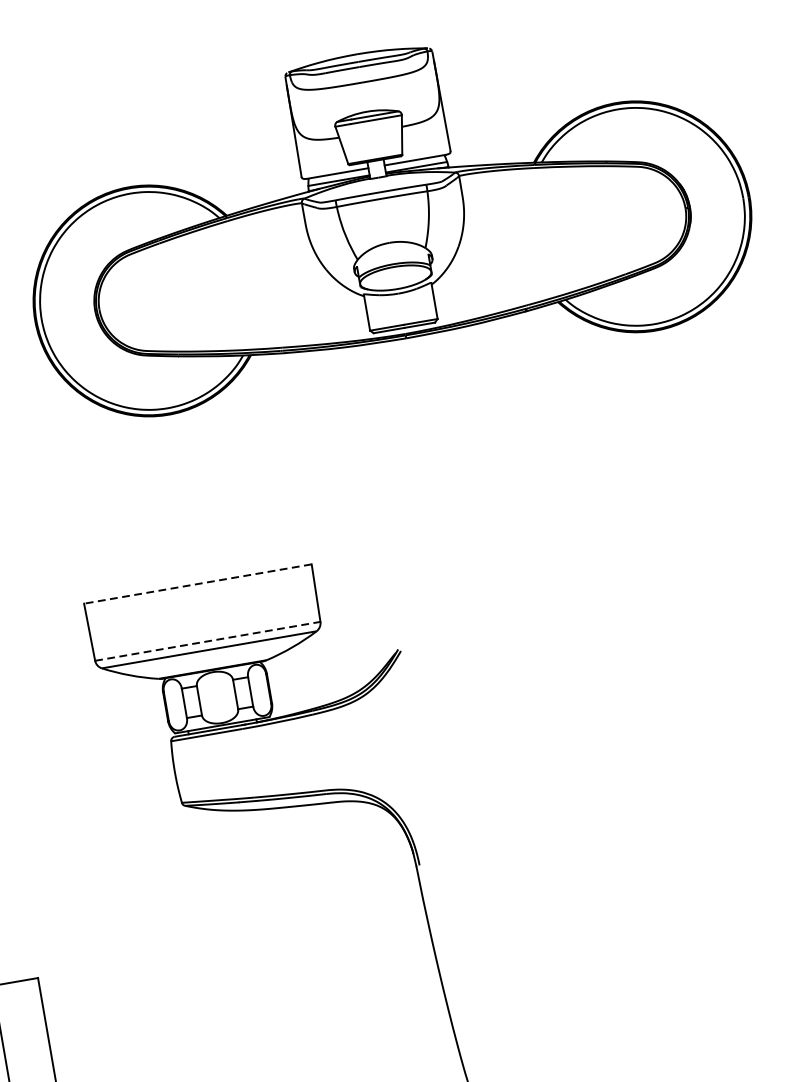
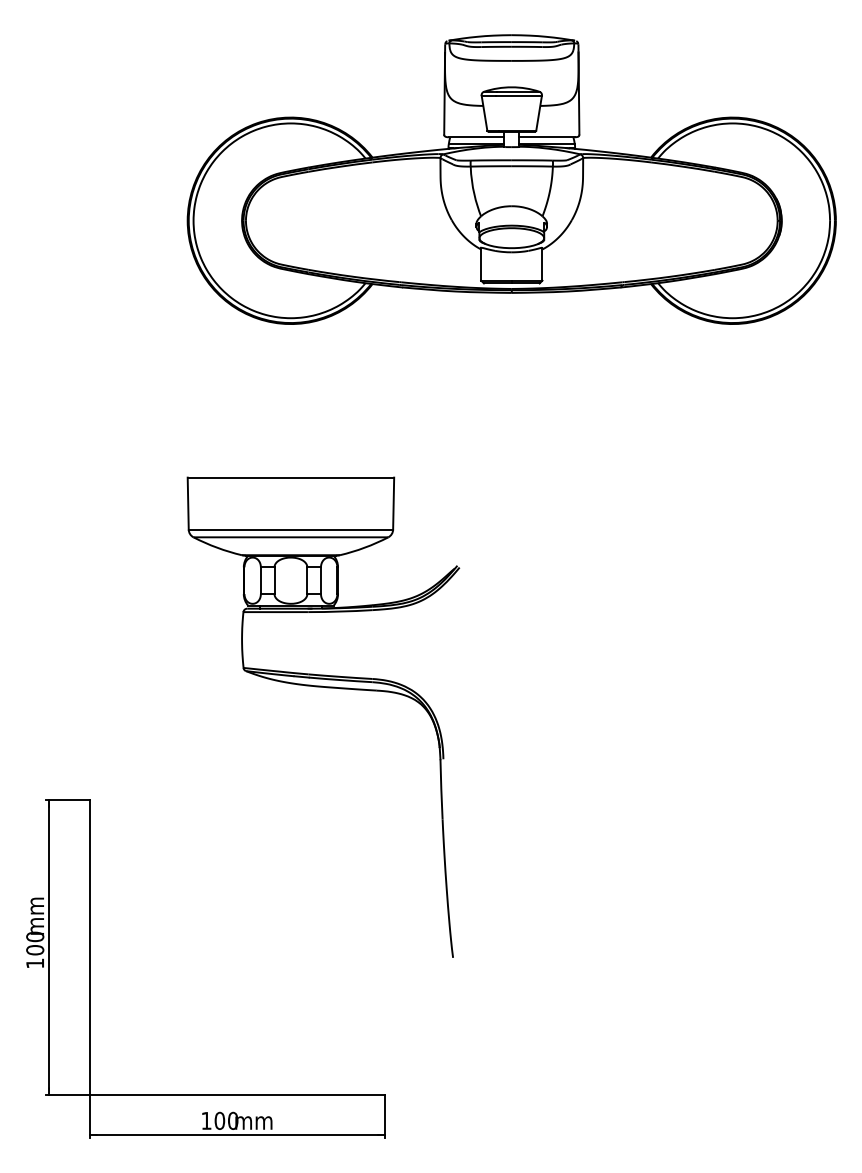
line: (197, 583) -> (290, 477), dashed -> solid
line: (208, 641) -> (291, 529), dashed -> solid

